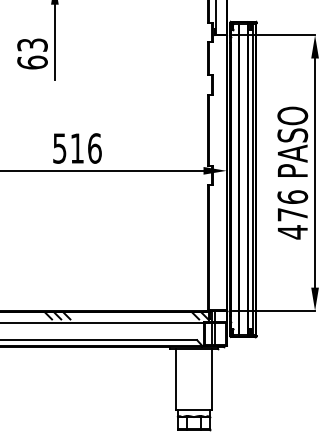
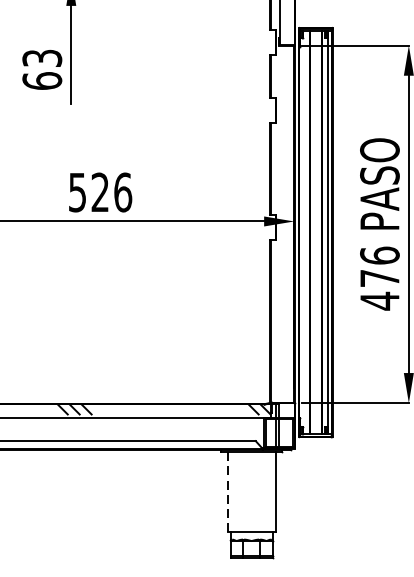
text: (76, 148) -> (99, 192), 516 -> 526
line: (175, 379) -> (227, 492), solid -> dashed

